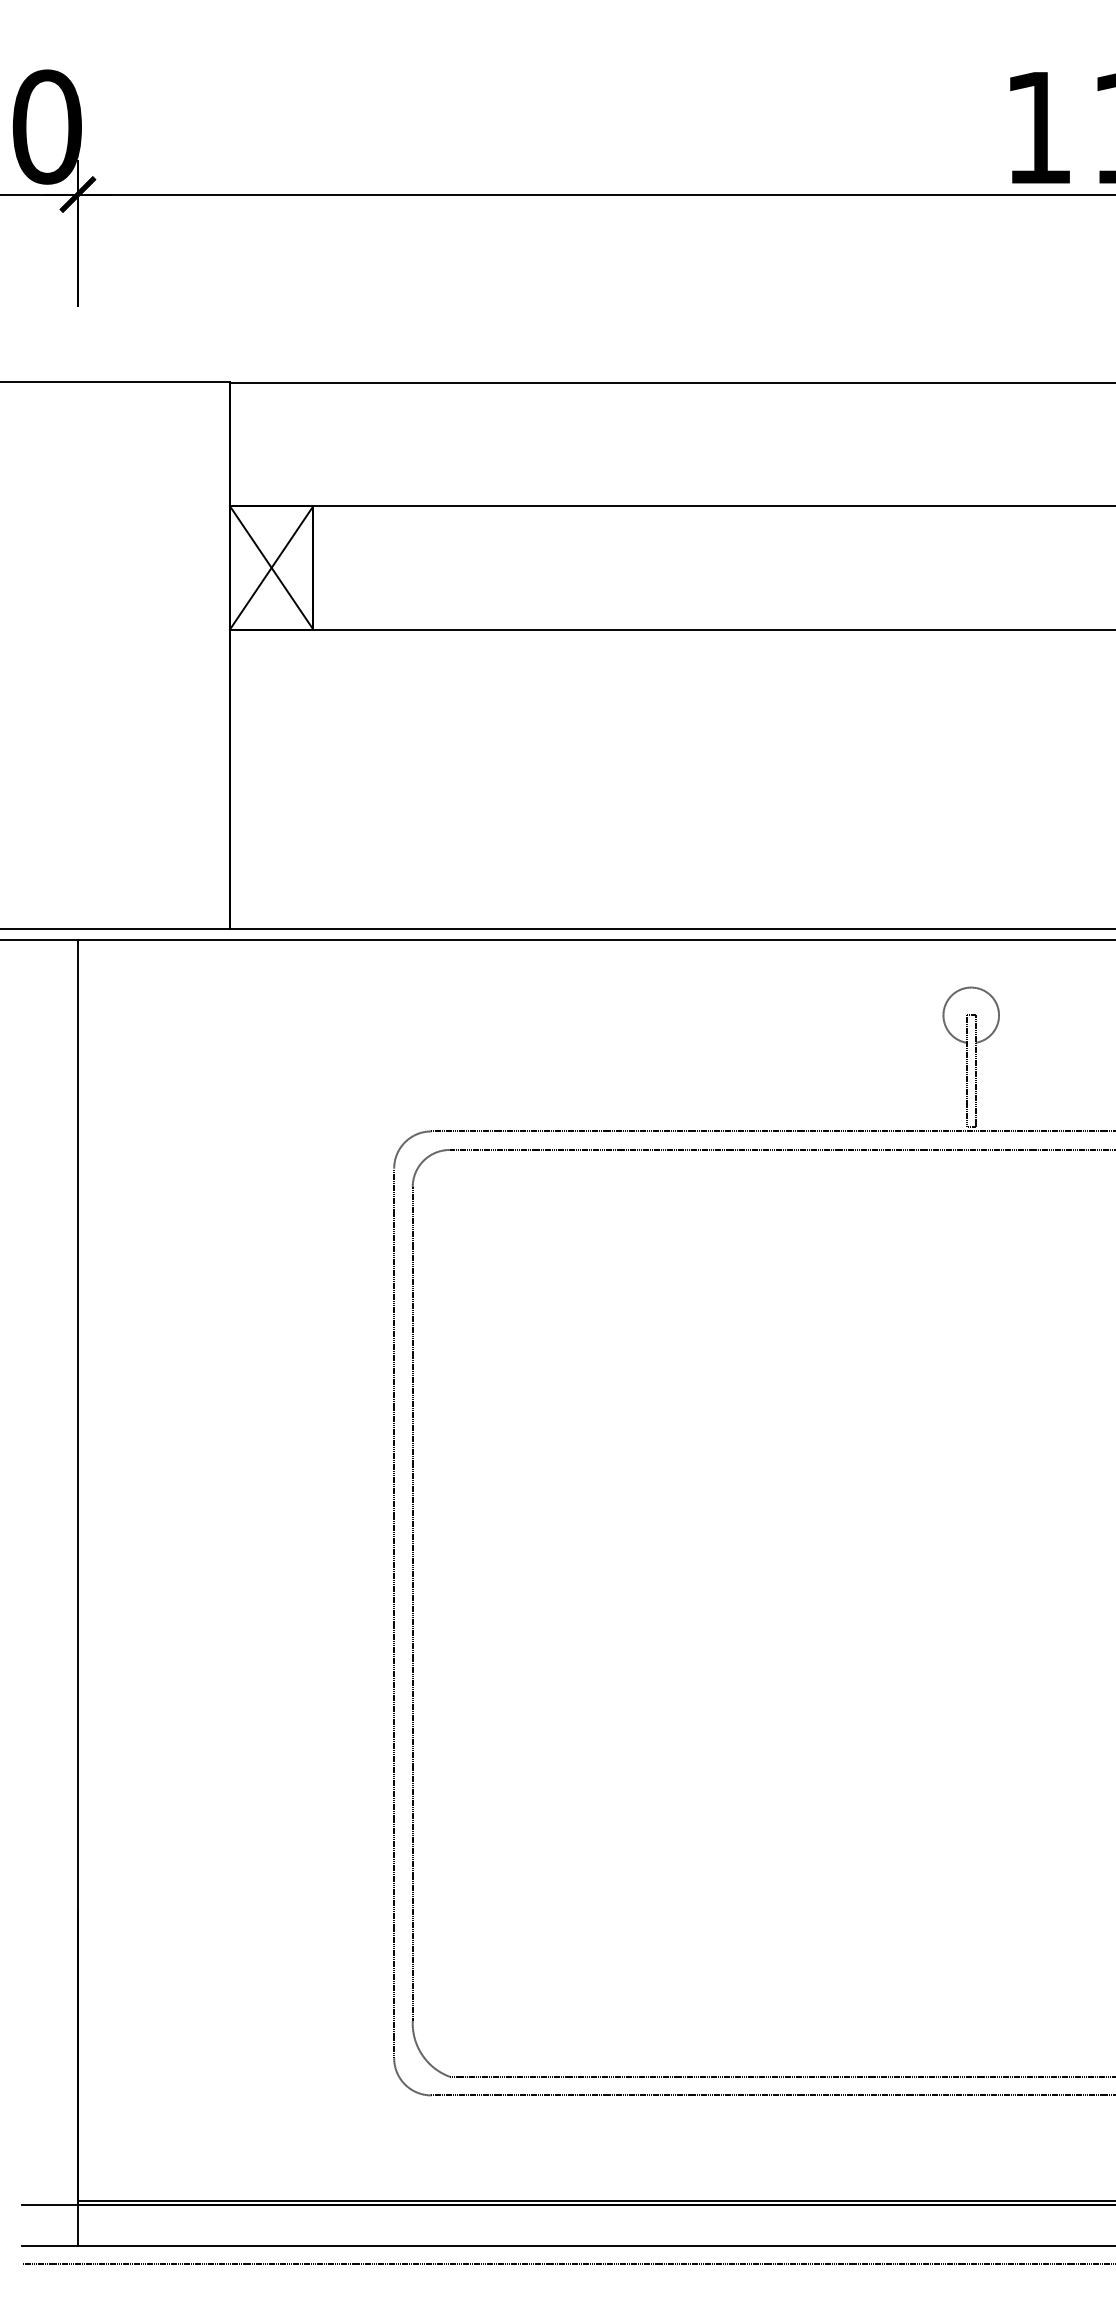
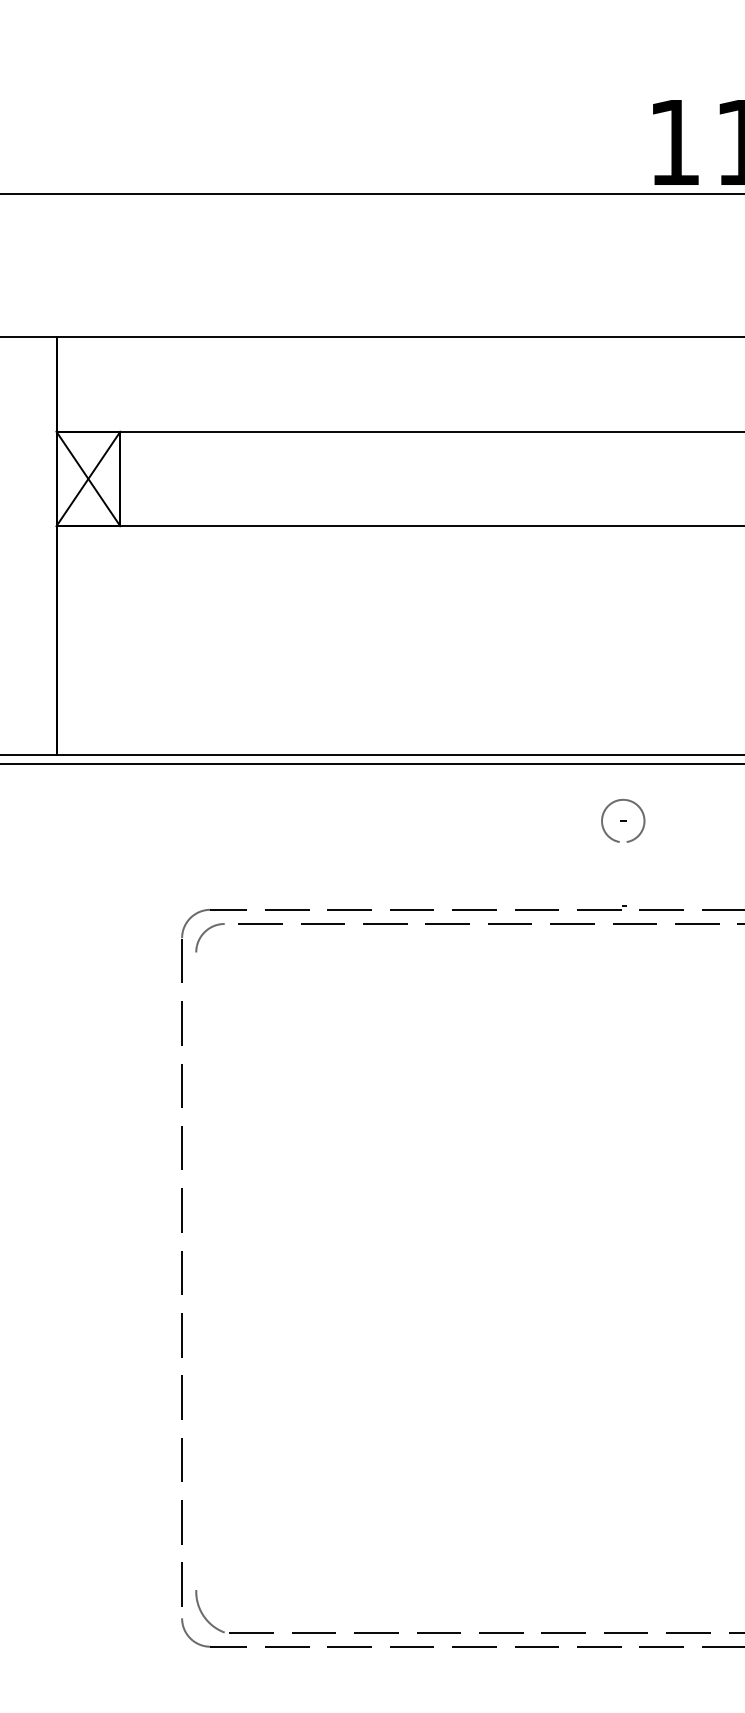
line: (966, 1070) -> (619, 863), removed
line: (975, 1070) -> (626, 863), removed
line: (412, 1604) -> (196, 1271), removed

